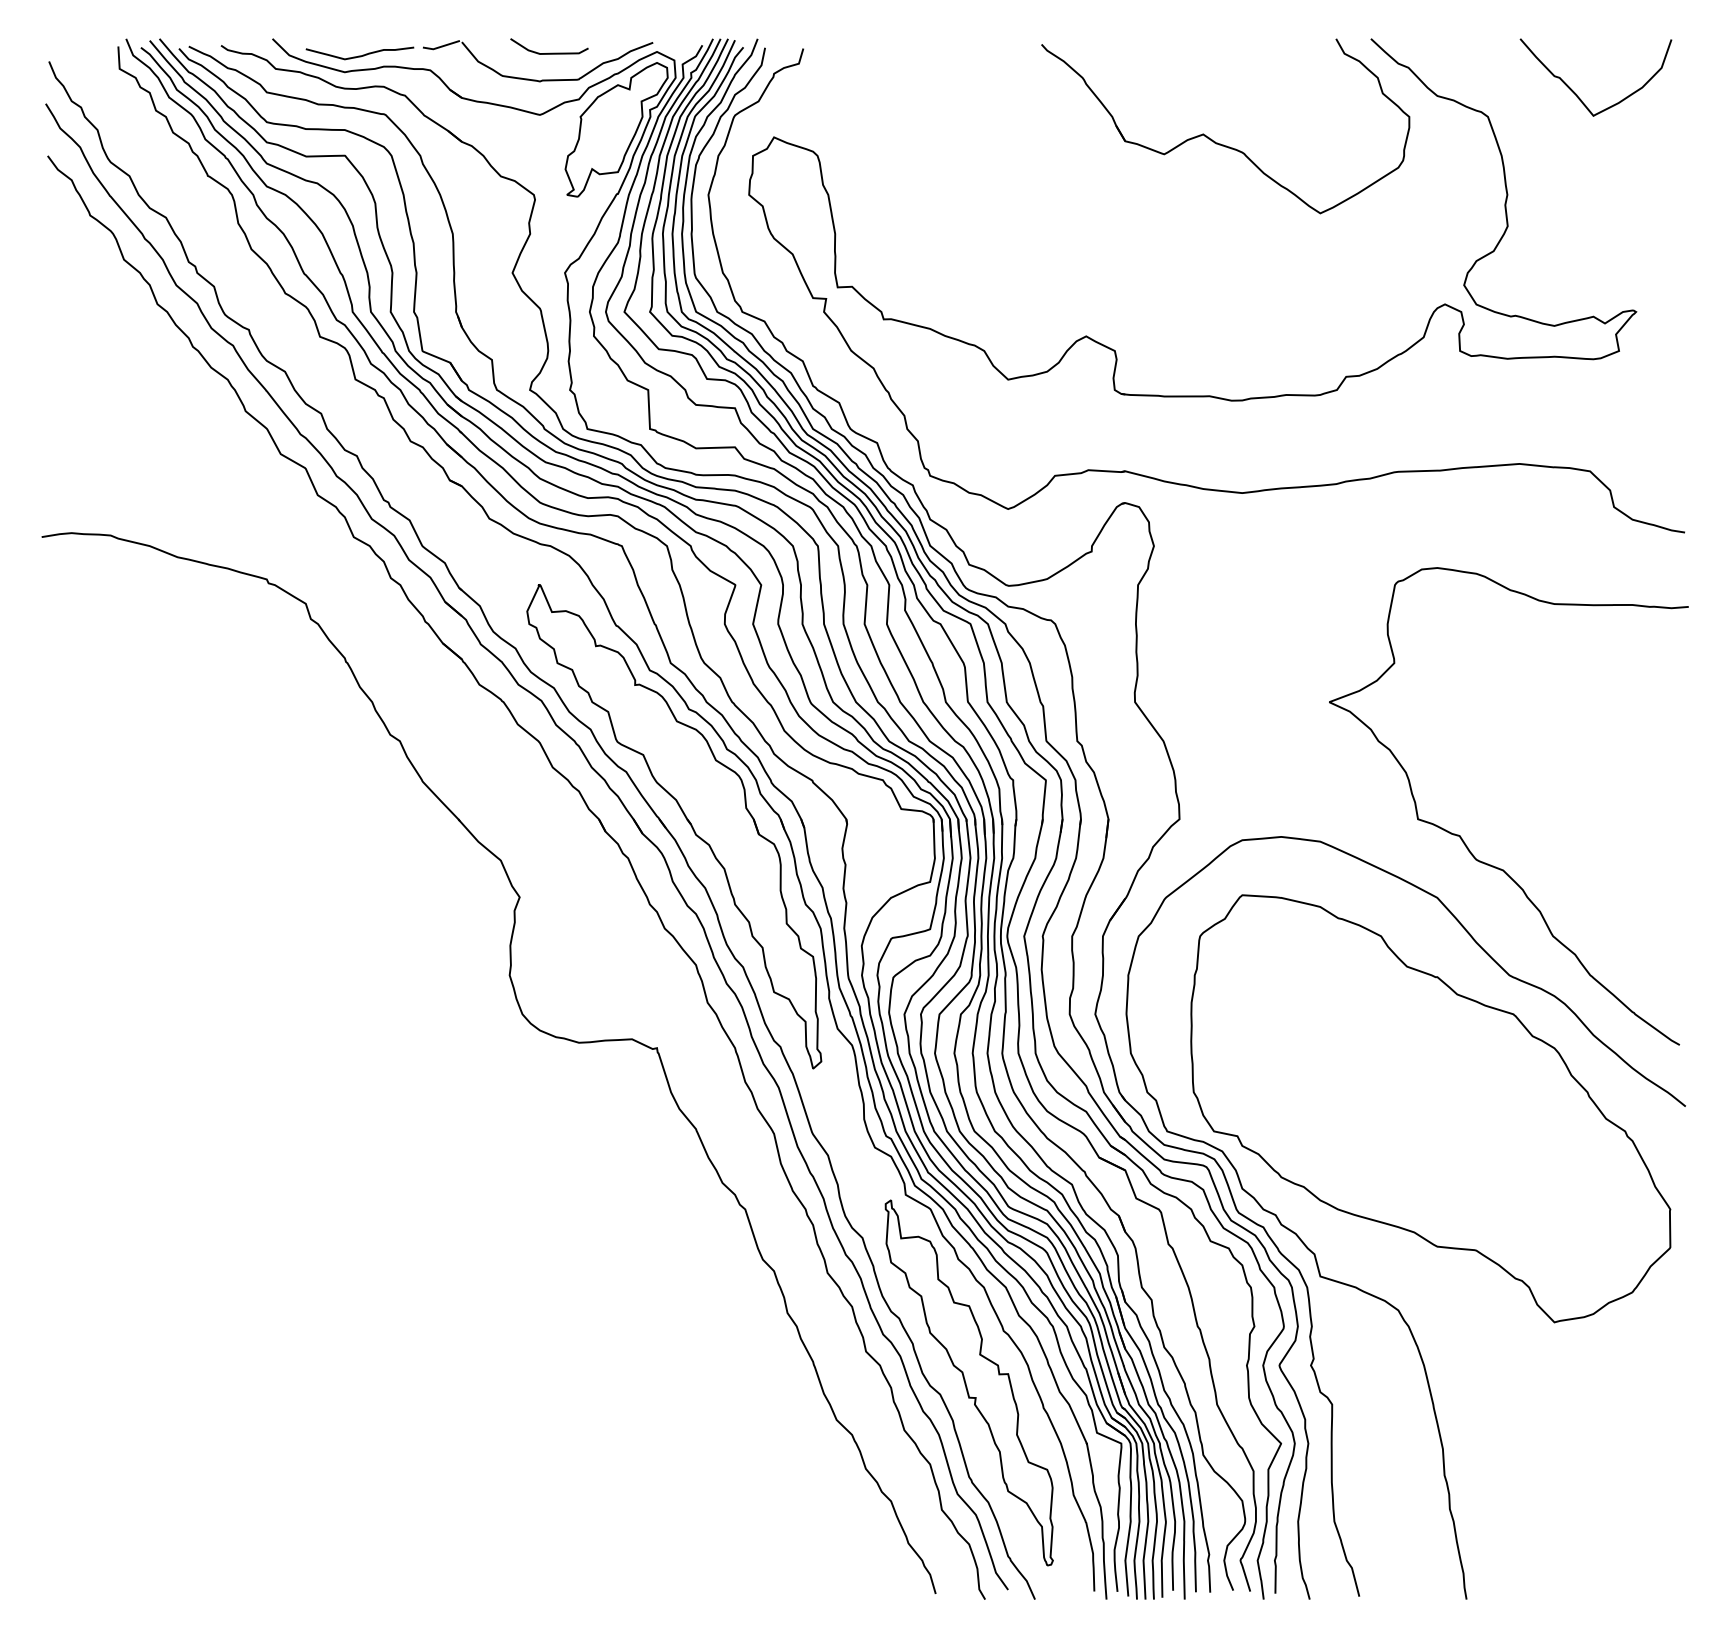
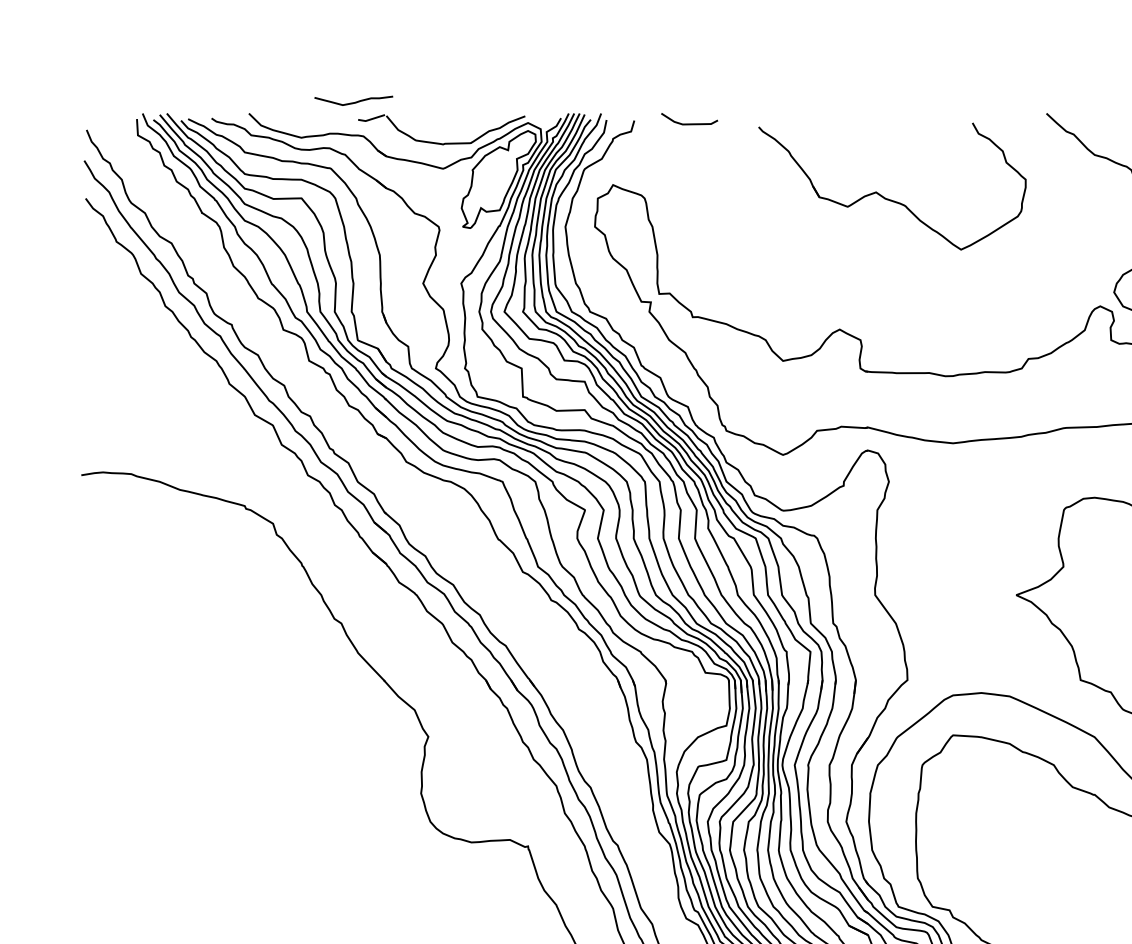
curve: (549, 52) -> (689, 123), moved
curve: (359, 55) -> (353, 102), moved
part: (1220, 143) -> (888, 198), moved
part: (686, 820) -> (549, 681), removed

